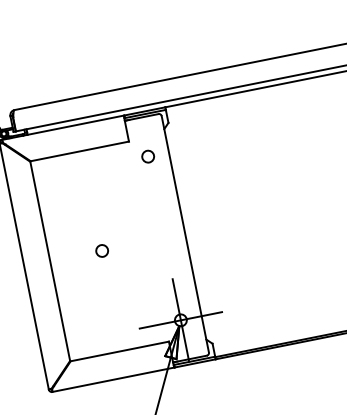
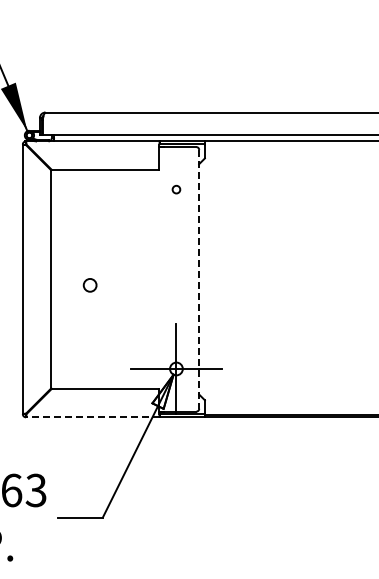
circle: (148, 156) -> (176, 189), size x0.6
line: (185, 234) -> (199, 279), solid -> dashed
circle: (101, 251) -> (89, 285), moved
line: (113, 379) -> (92, 417), solid -> dashed

